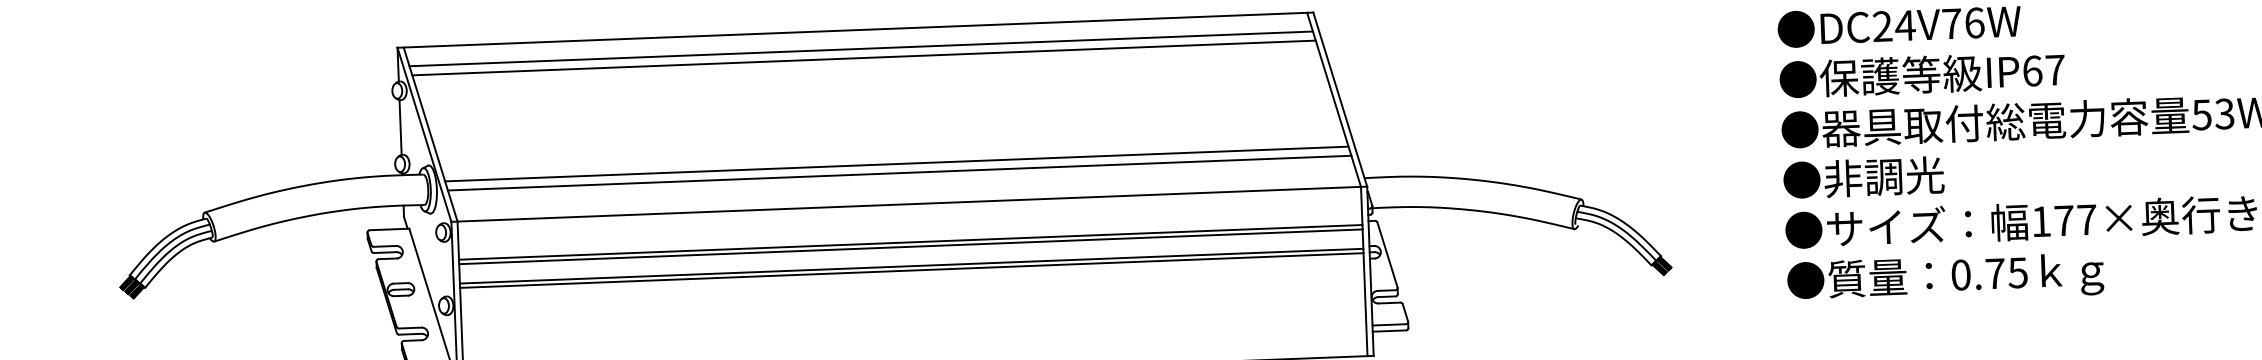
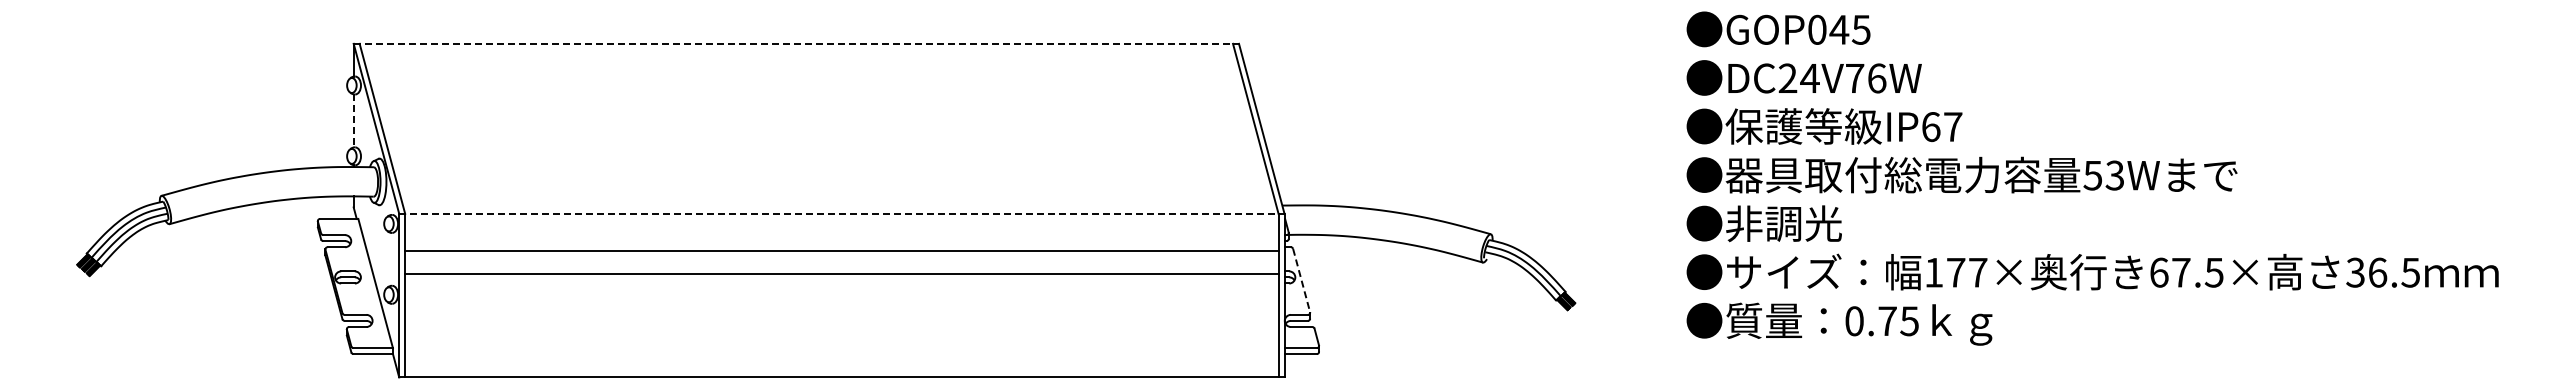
line: (855, 29) -> (796, 43), solid -> dashed
line: (860, 49) -> (800, 62), removed
line: (863, 58) -> (803, 71), removed
line: (400, 128) -> (353, 121), solid -> dashed
line: (896, 163) -> (831, 174), removed
line: (899, 173) -> (833, 183), removed
line: (908, 203) -> (841, 213), solid -> dashed
line: (910, 247) -> (841, 255), removed
line: (1387, 254) -> (1301, 280), solid -> dashed
line: (911, 270) -> (841, 277), removed

